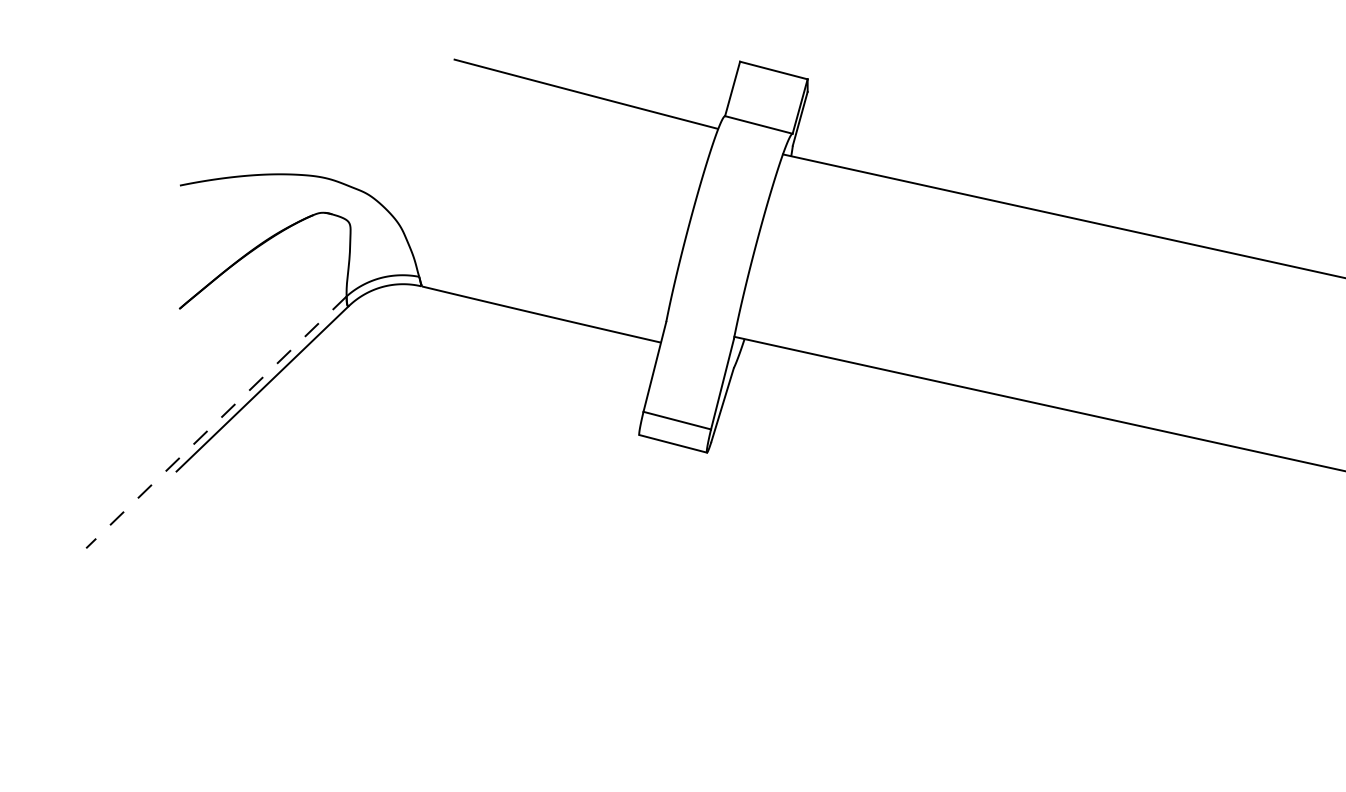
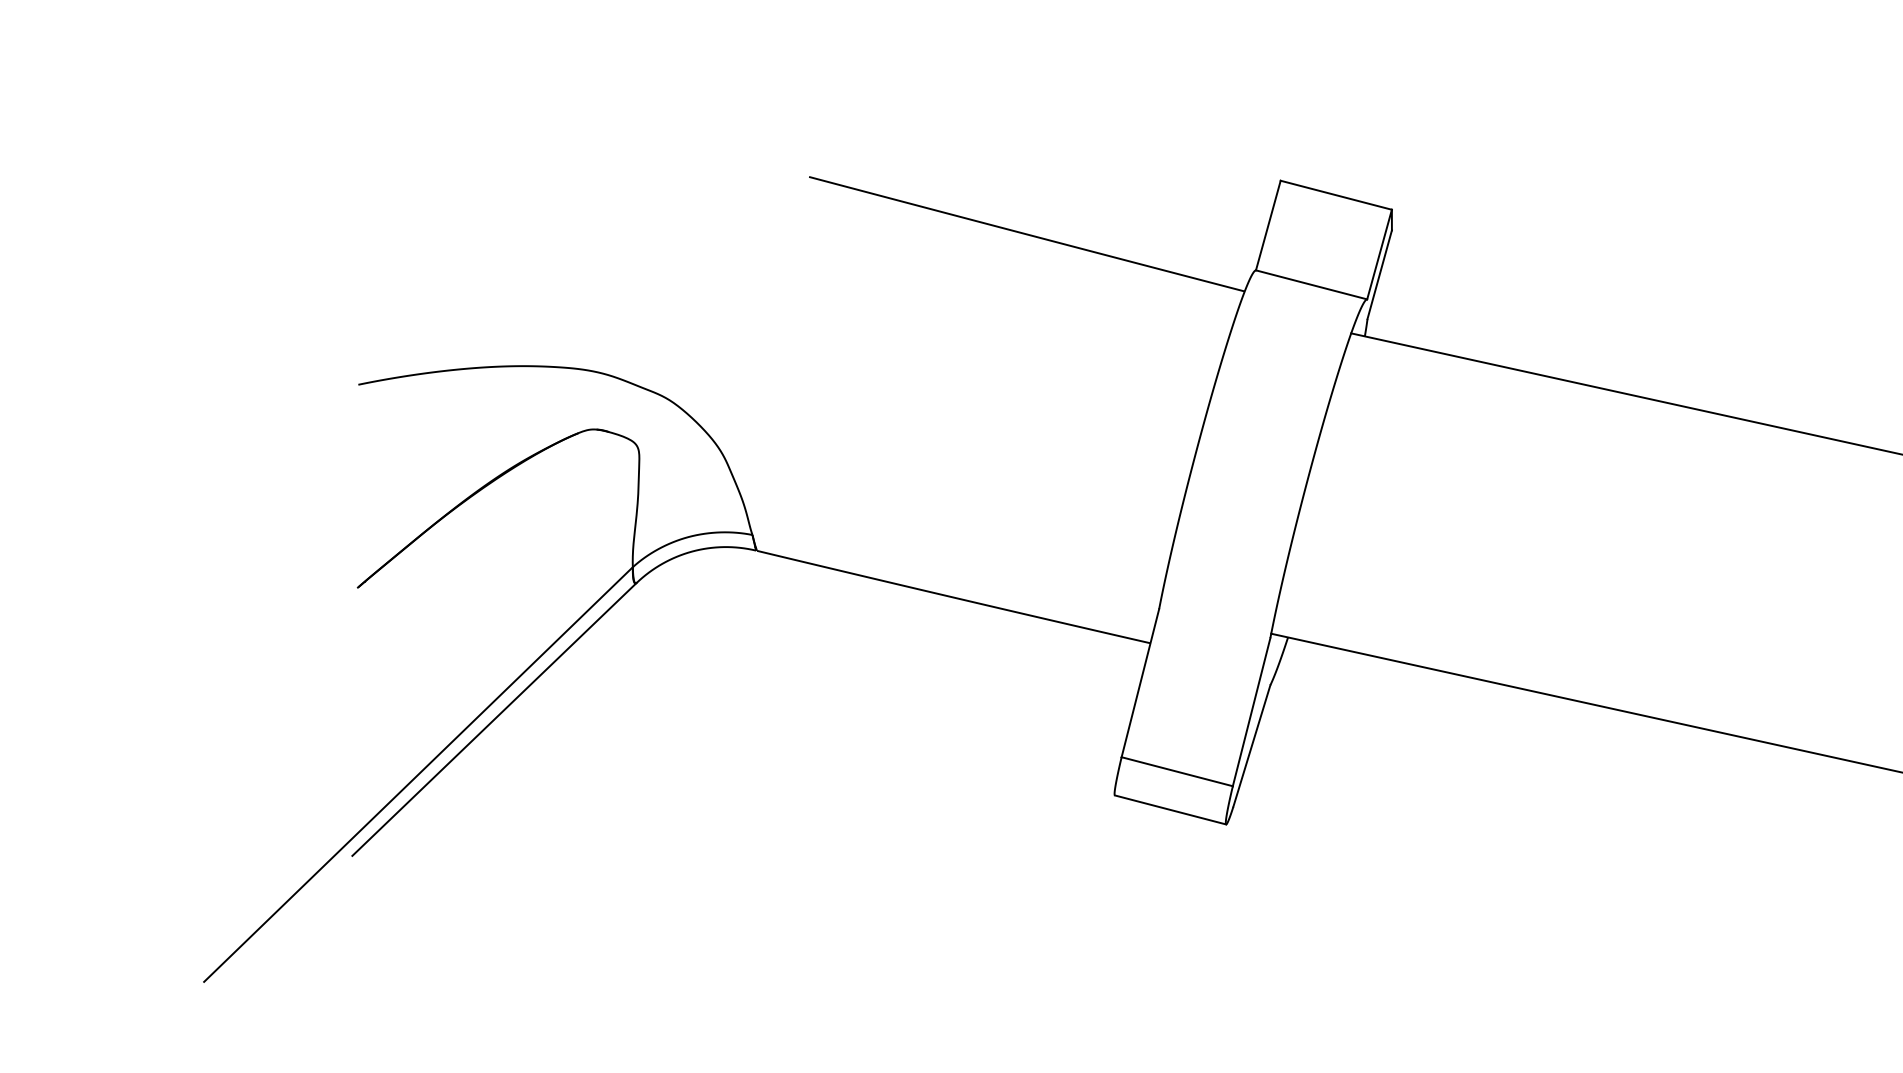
line: (216, 422) -> (418, 774), dashed -> solid

